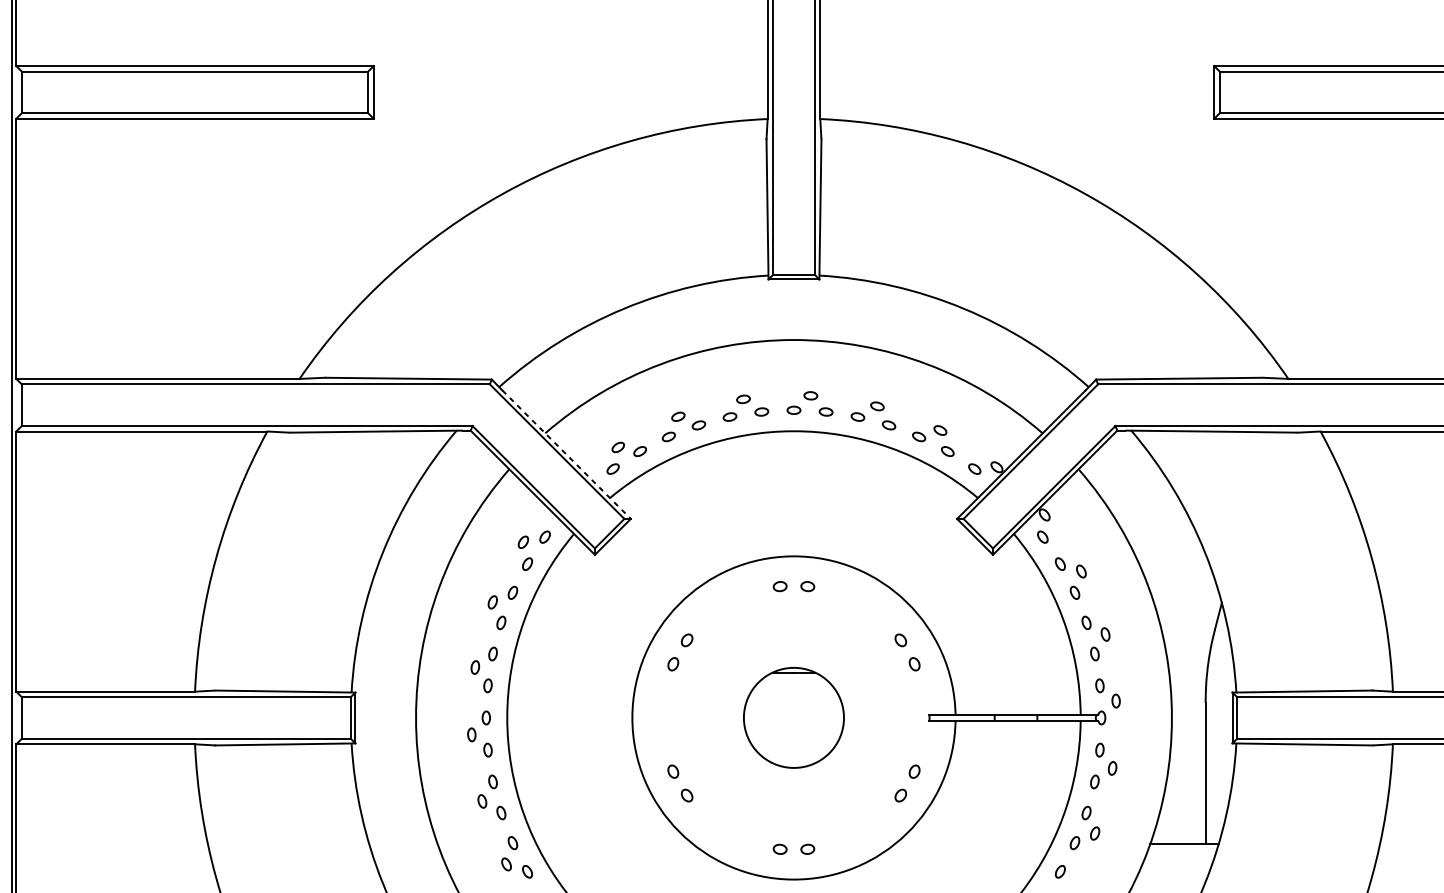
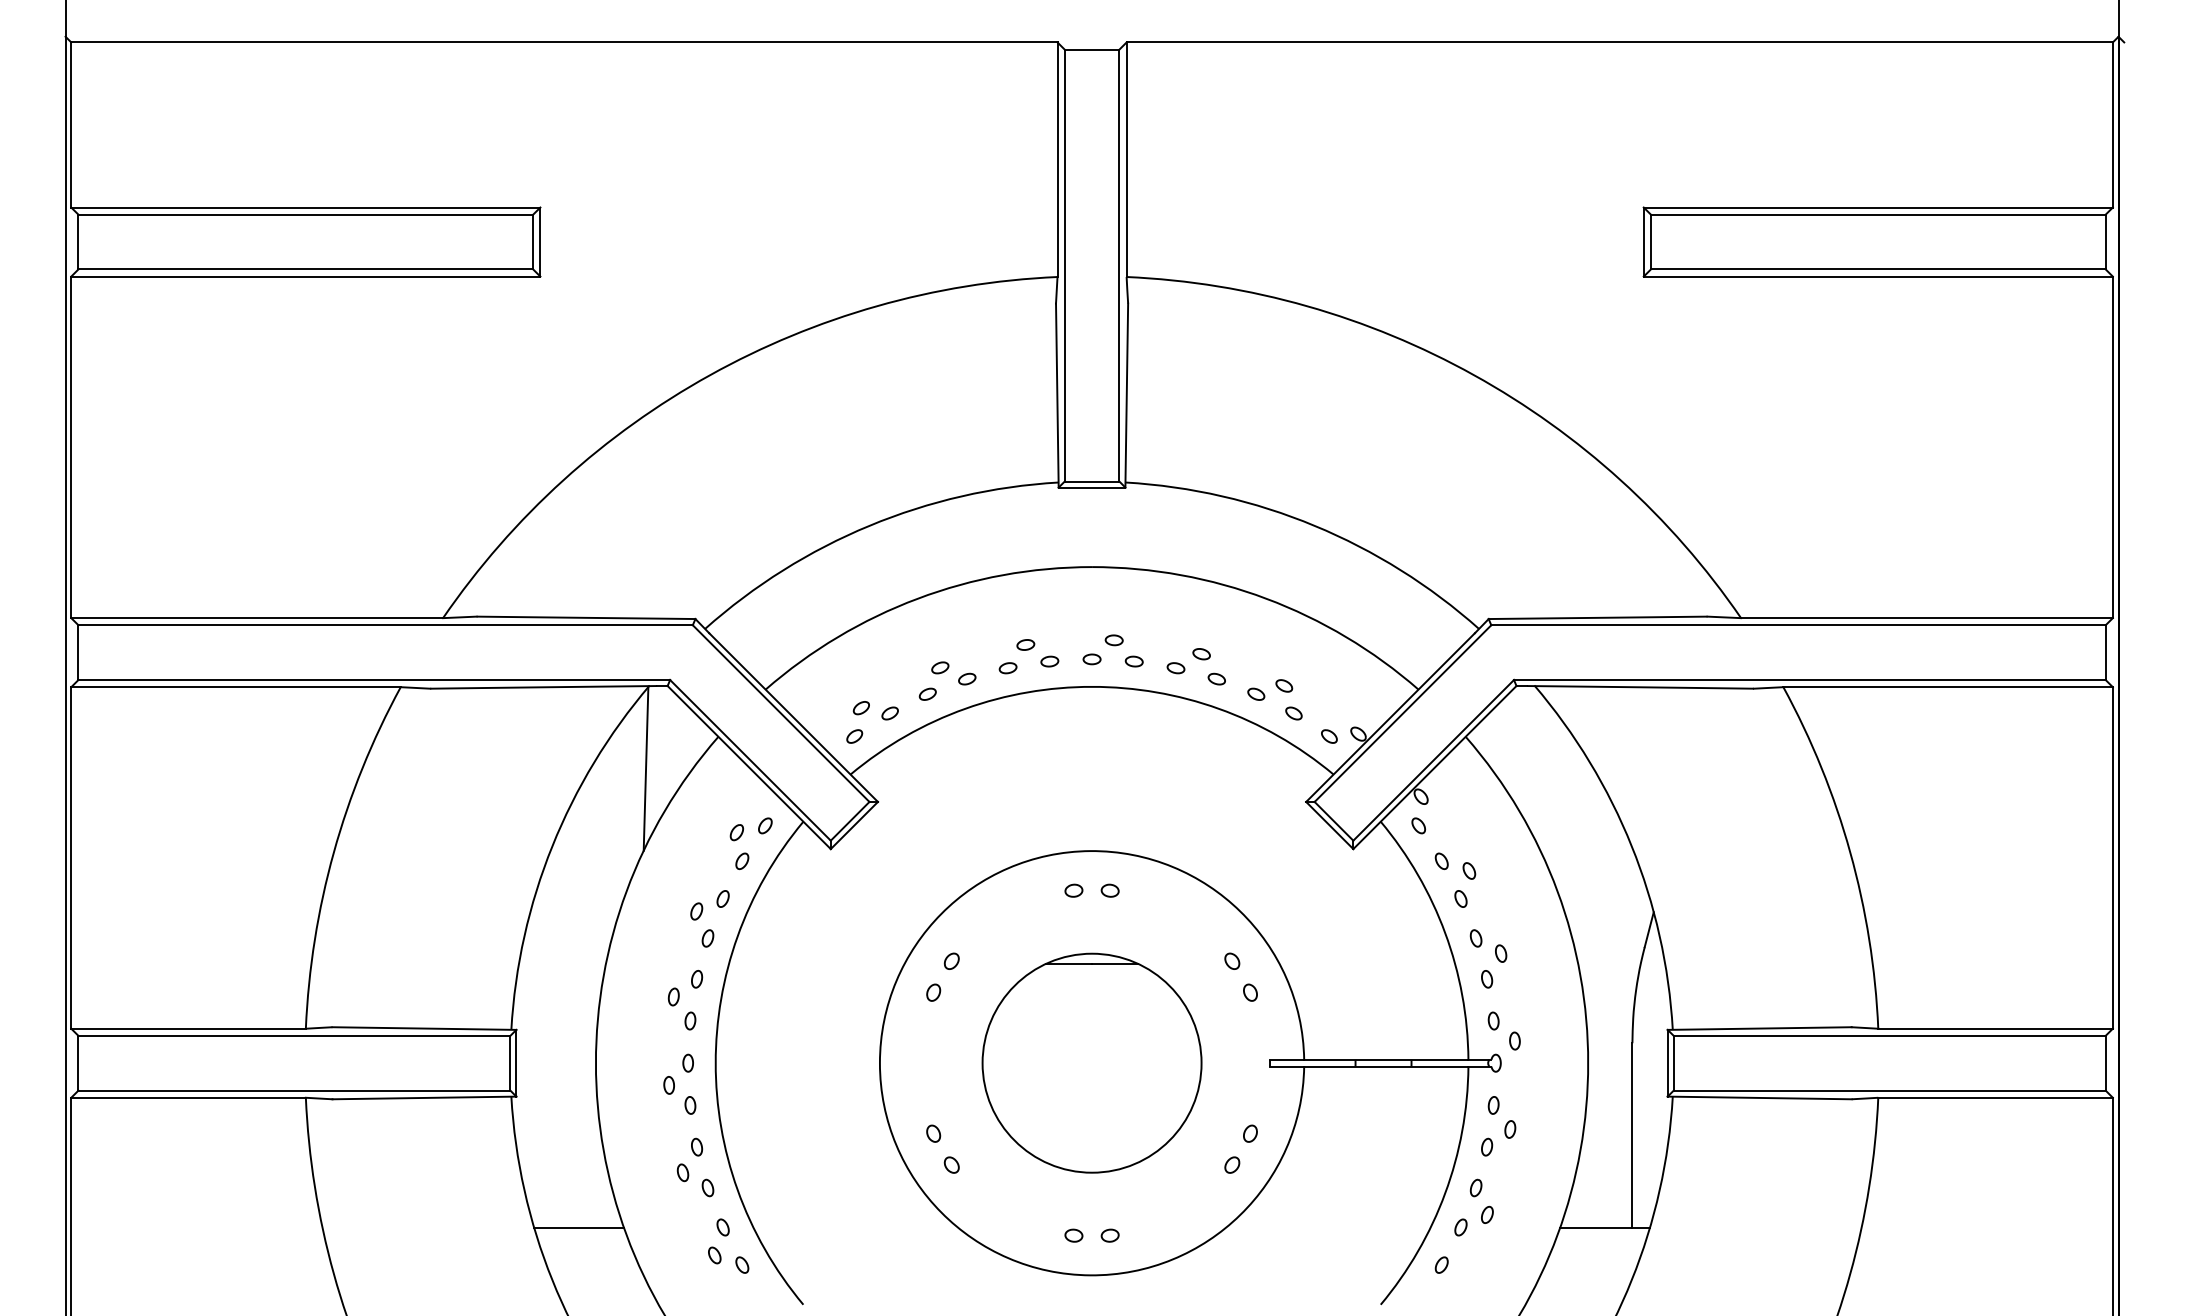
line: (566, 454) -> (793, 717), dashed -> solid
line: (453, 493) -> (645, 768), added
part: (793, 717) -> (1091, 1062), size x1.67
line: (403, 843) -> (579, 1228), added

